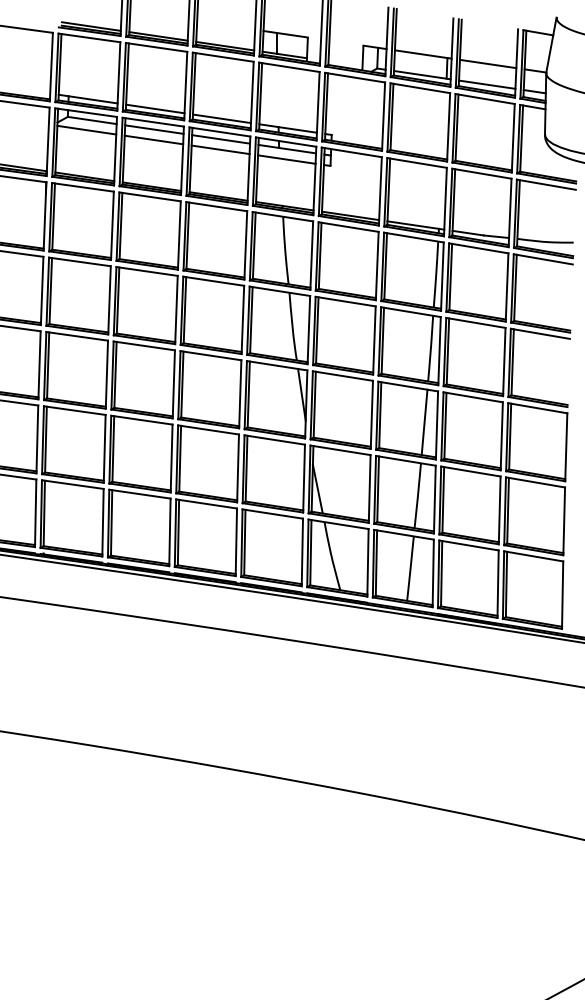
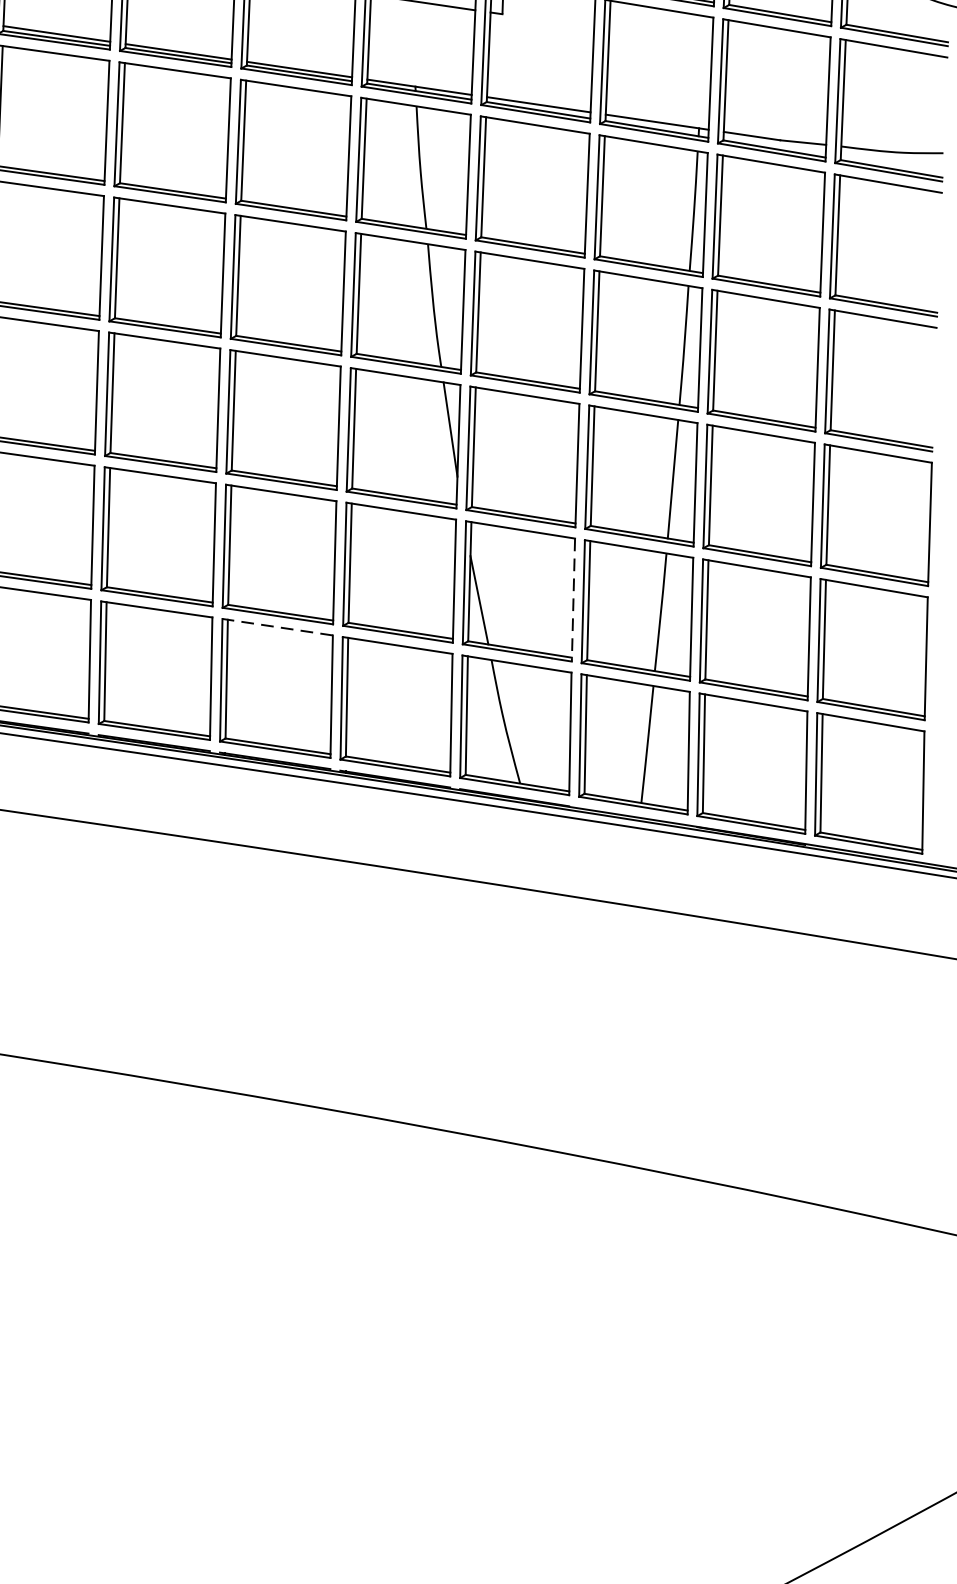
line: (369, 489) -> (573, 600), solid -> dashed
line: (206, 503) -> (277, 626), solid -> dashed

